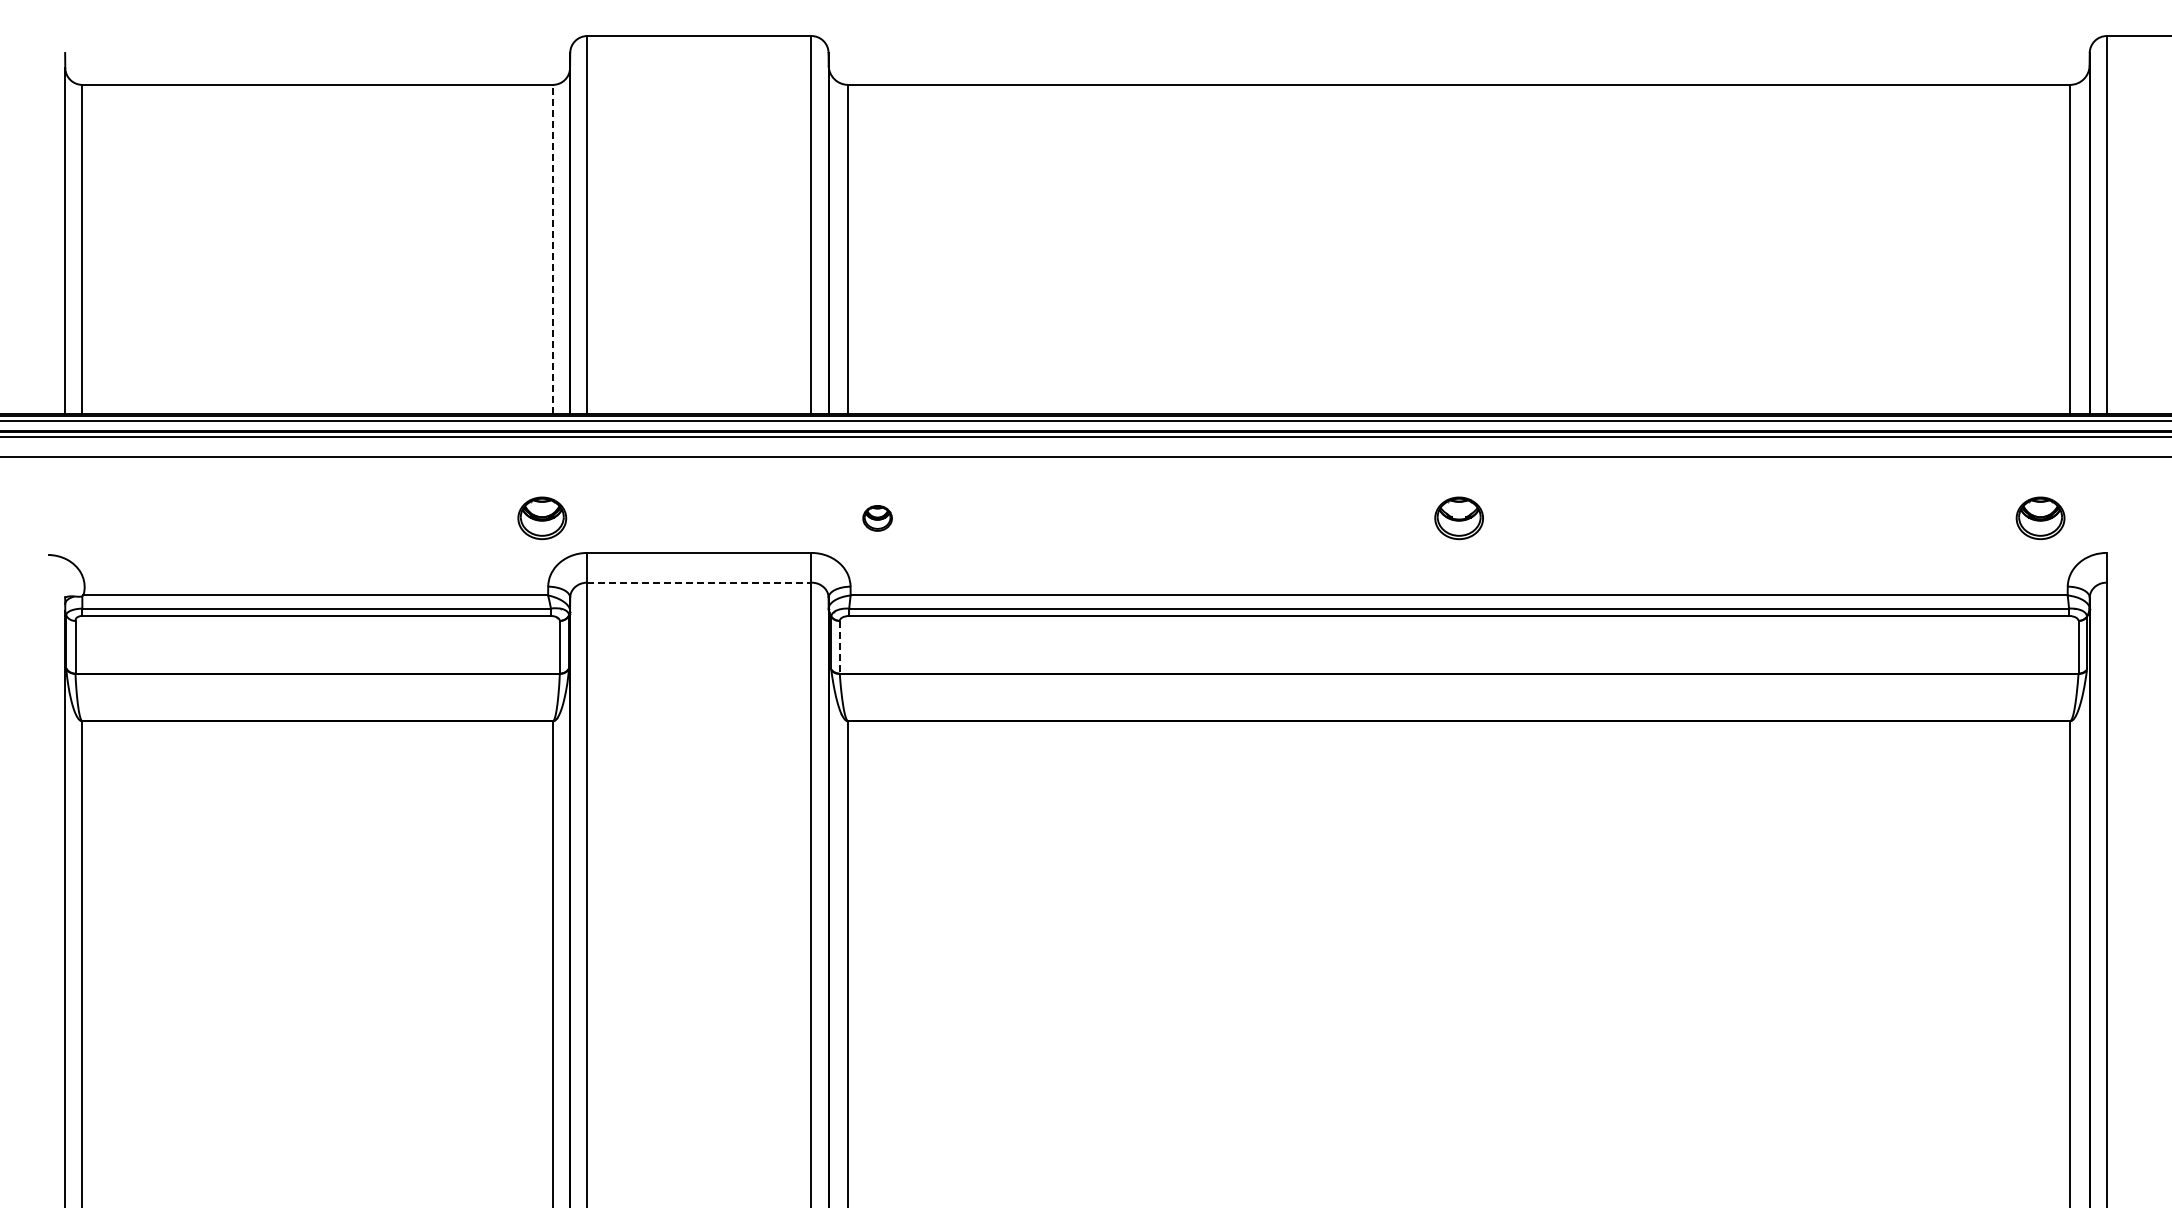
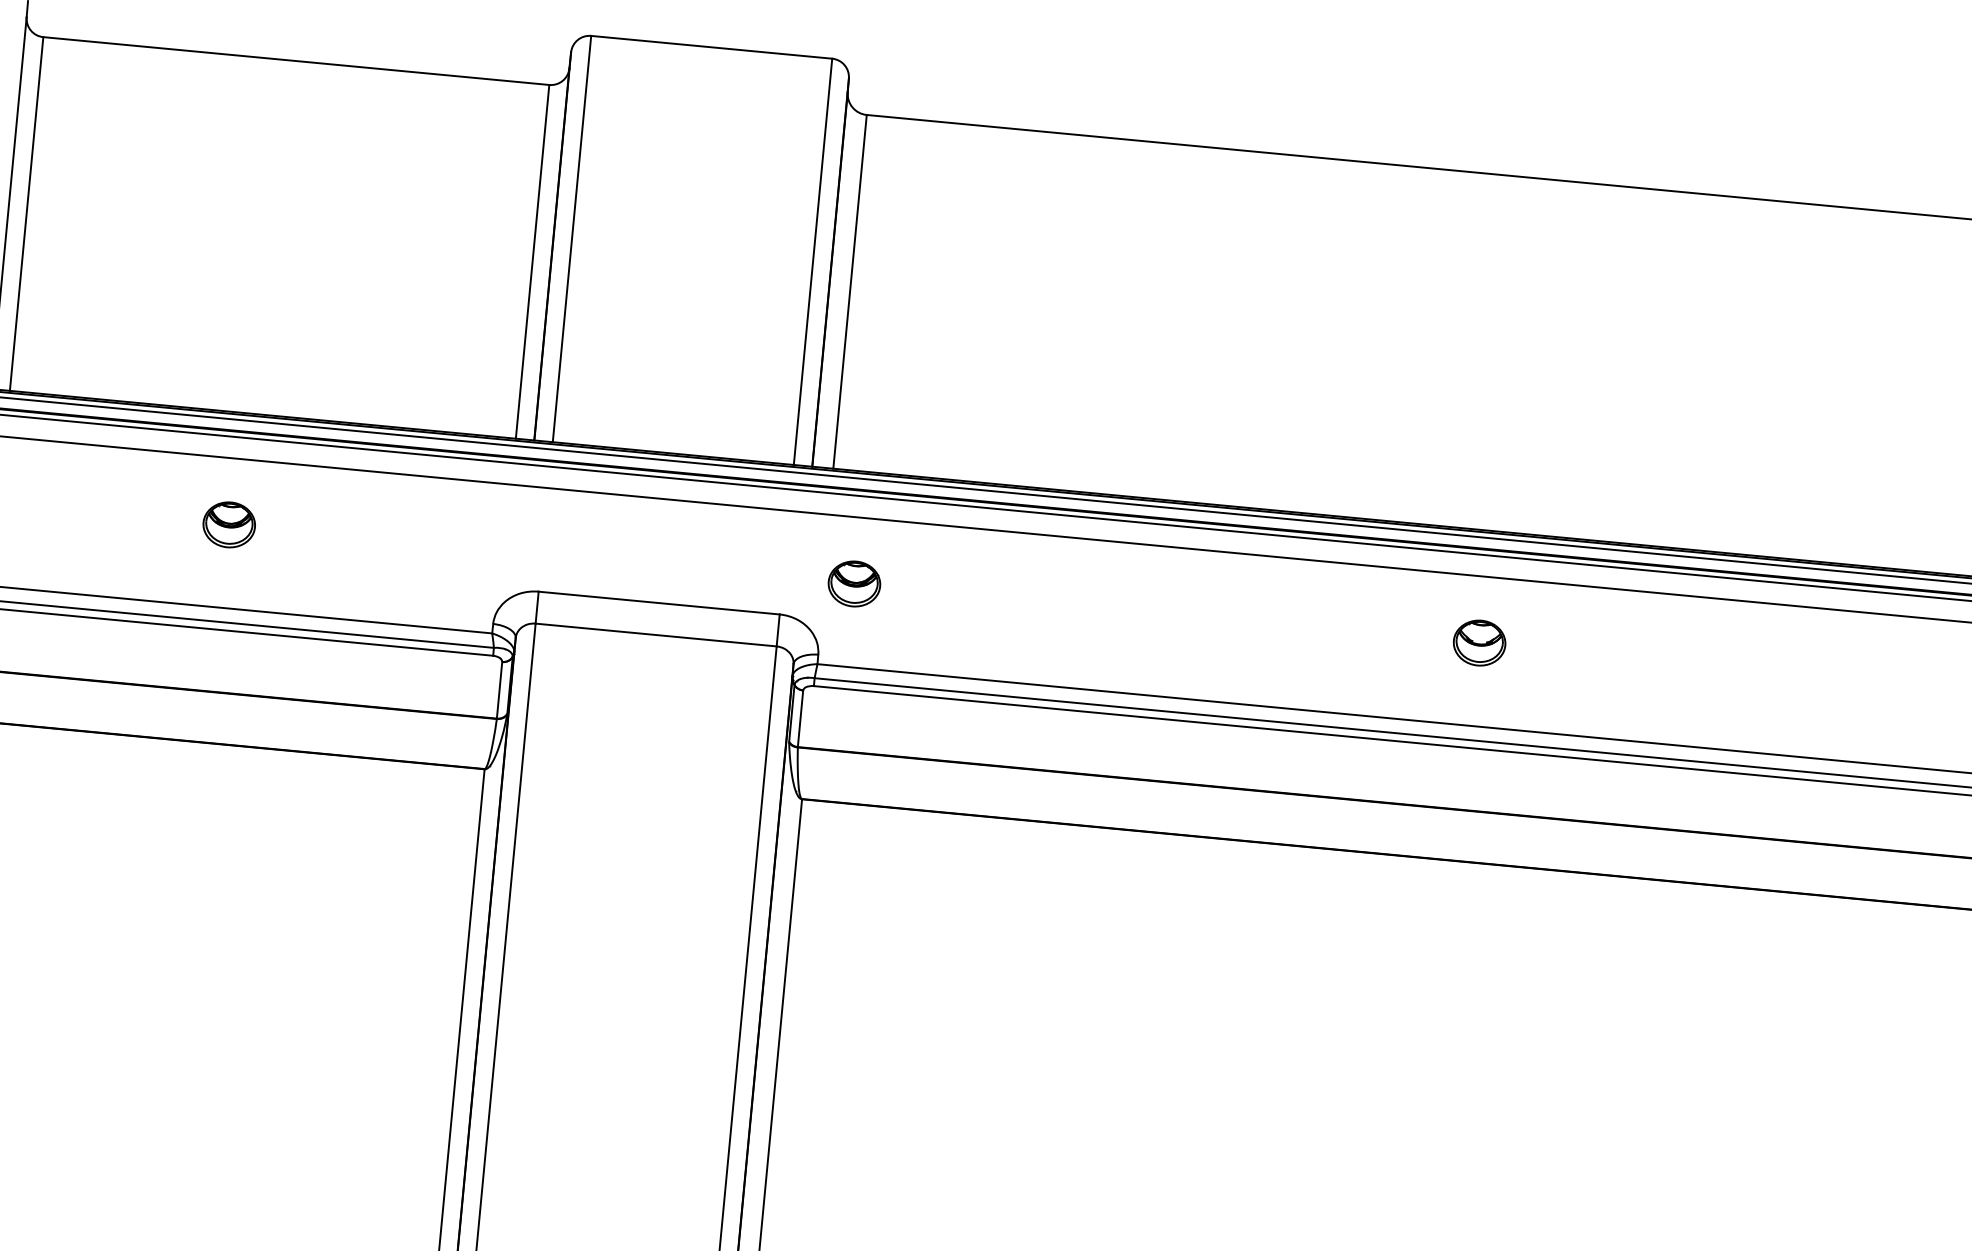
line: (552, 248) -> (532, 260), dashed -> solid
part: (542, 518) -> (229, 525), moved
part: (877, 518) -> (854, 584), size x1.67
line: (699, 582) -> (656, 634), dashed -> solid
line: (839, 647) -> (800, 719), dashed -> solid

